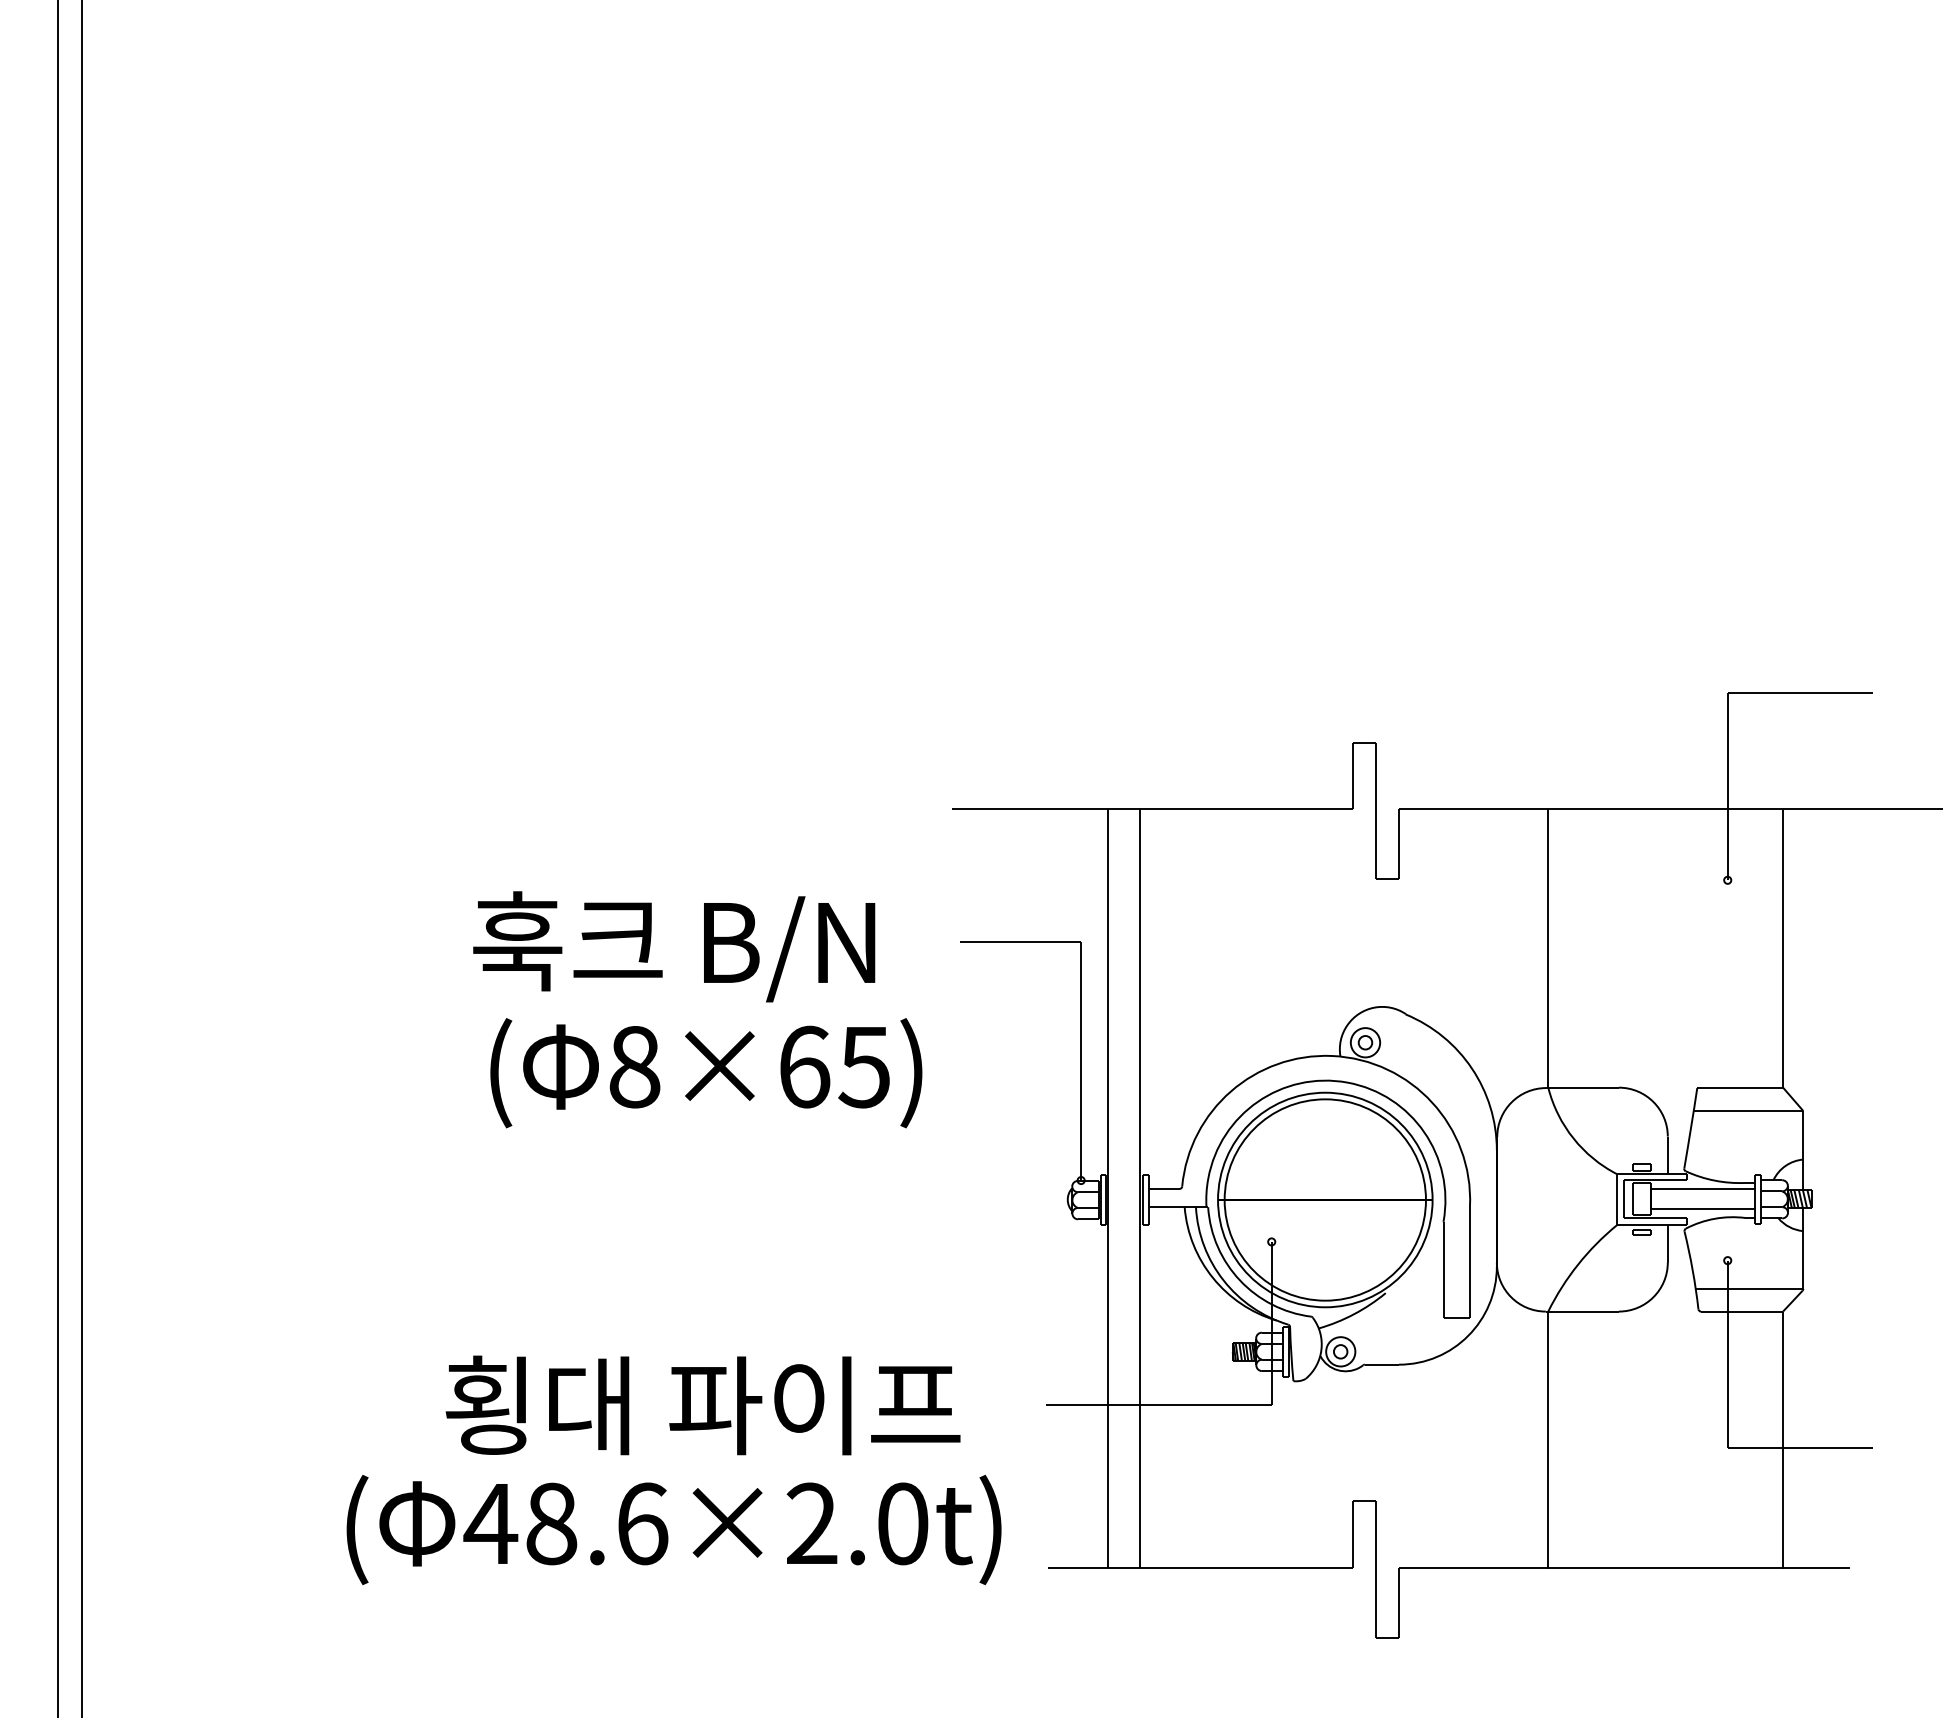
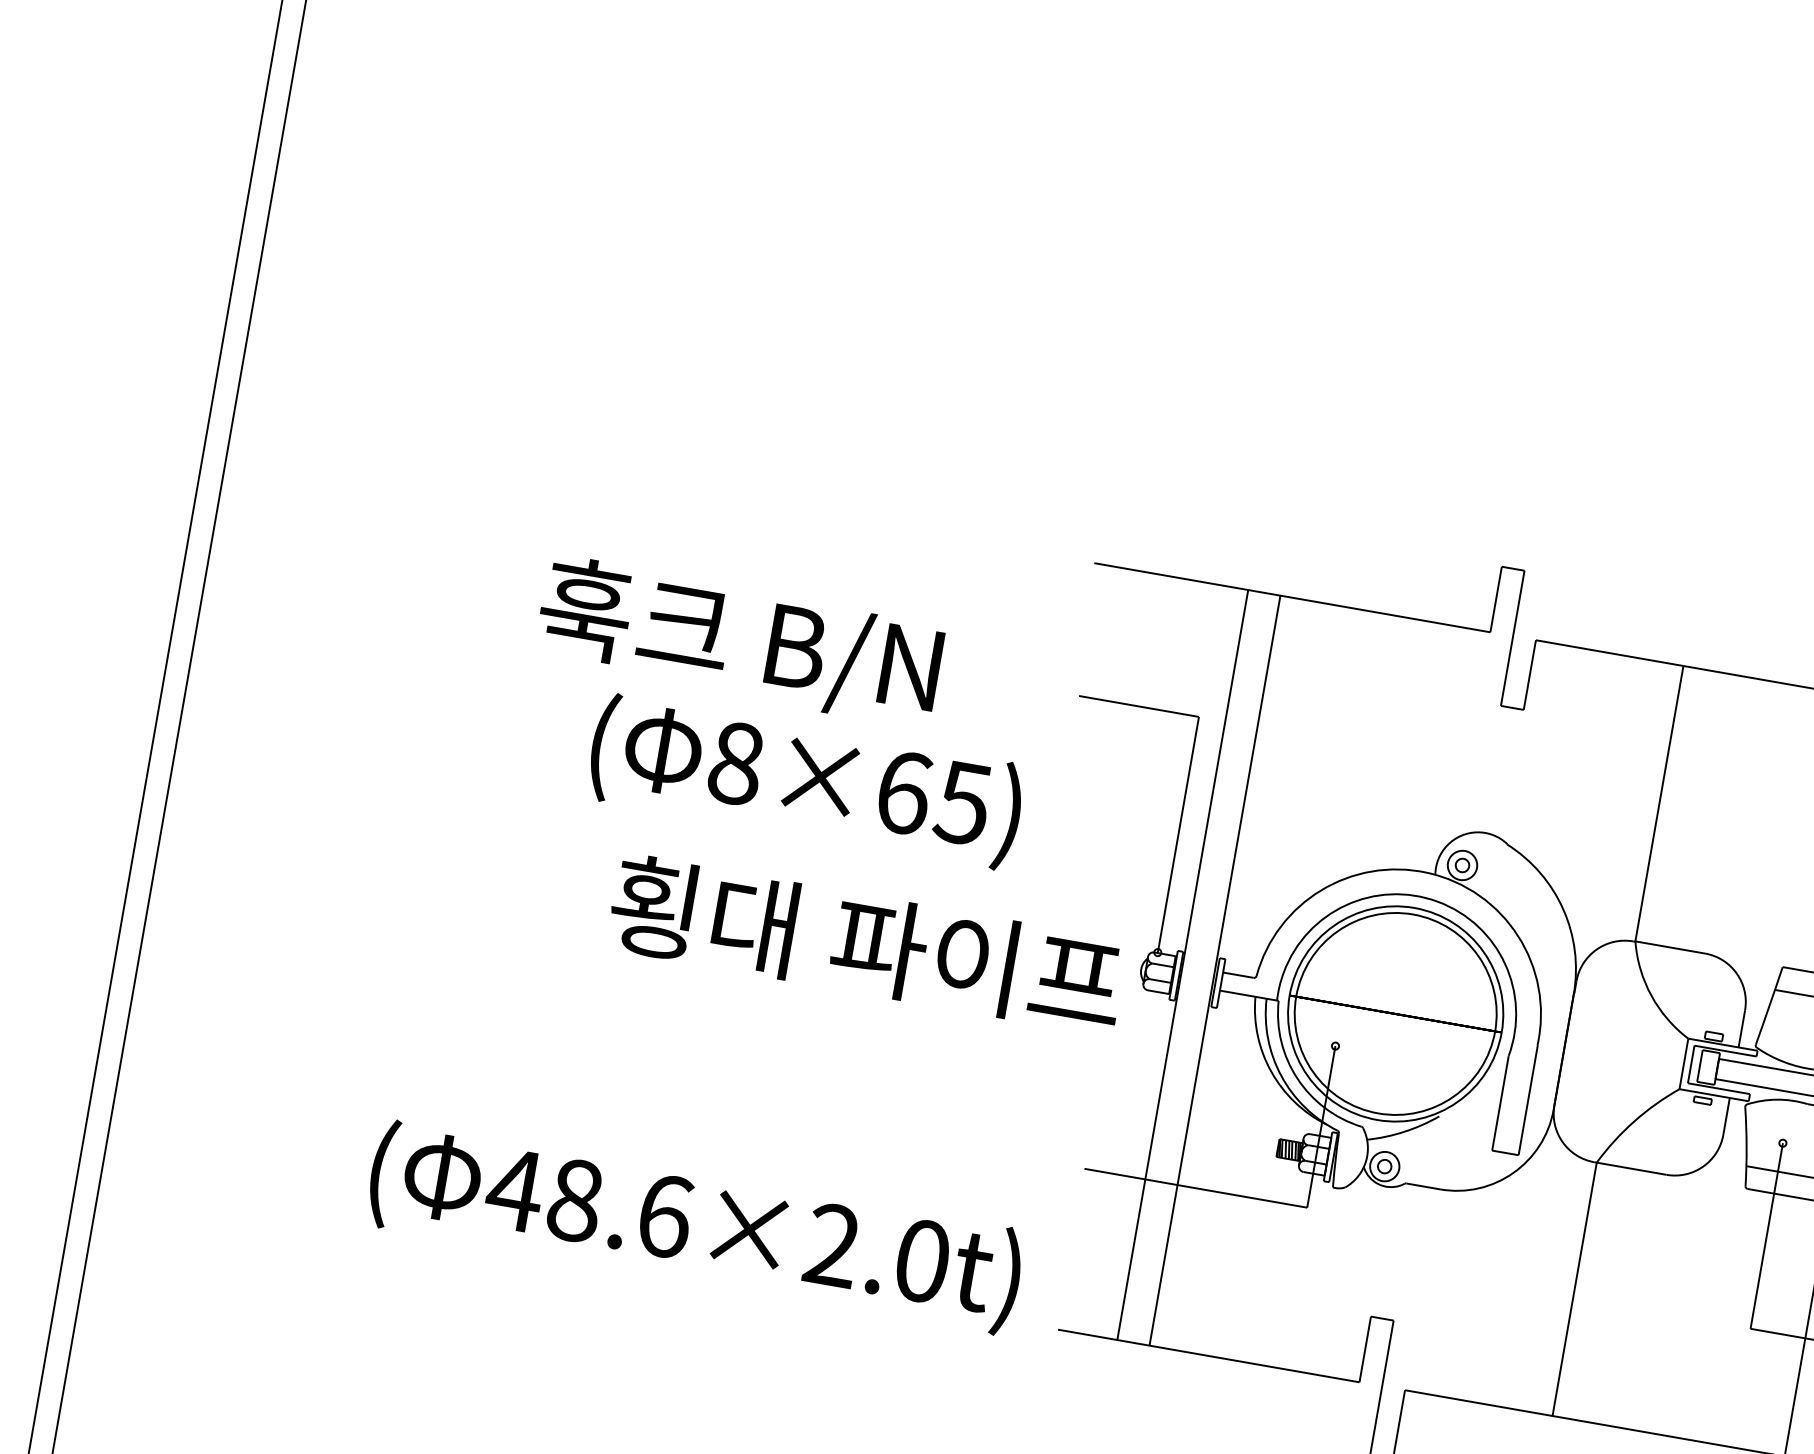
text: (674, 946) -> (739, 641), moved
text: (702, 1405) -> (866, 944), moved

